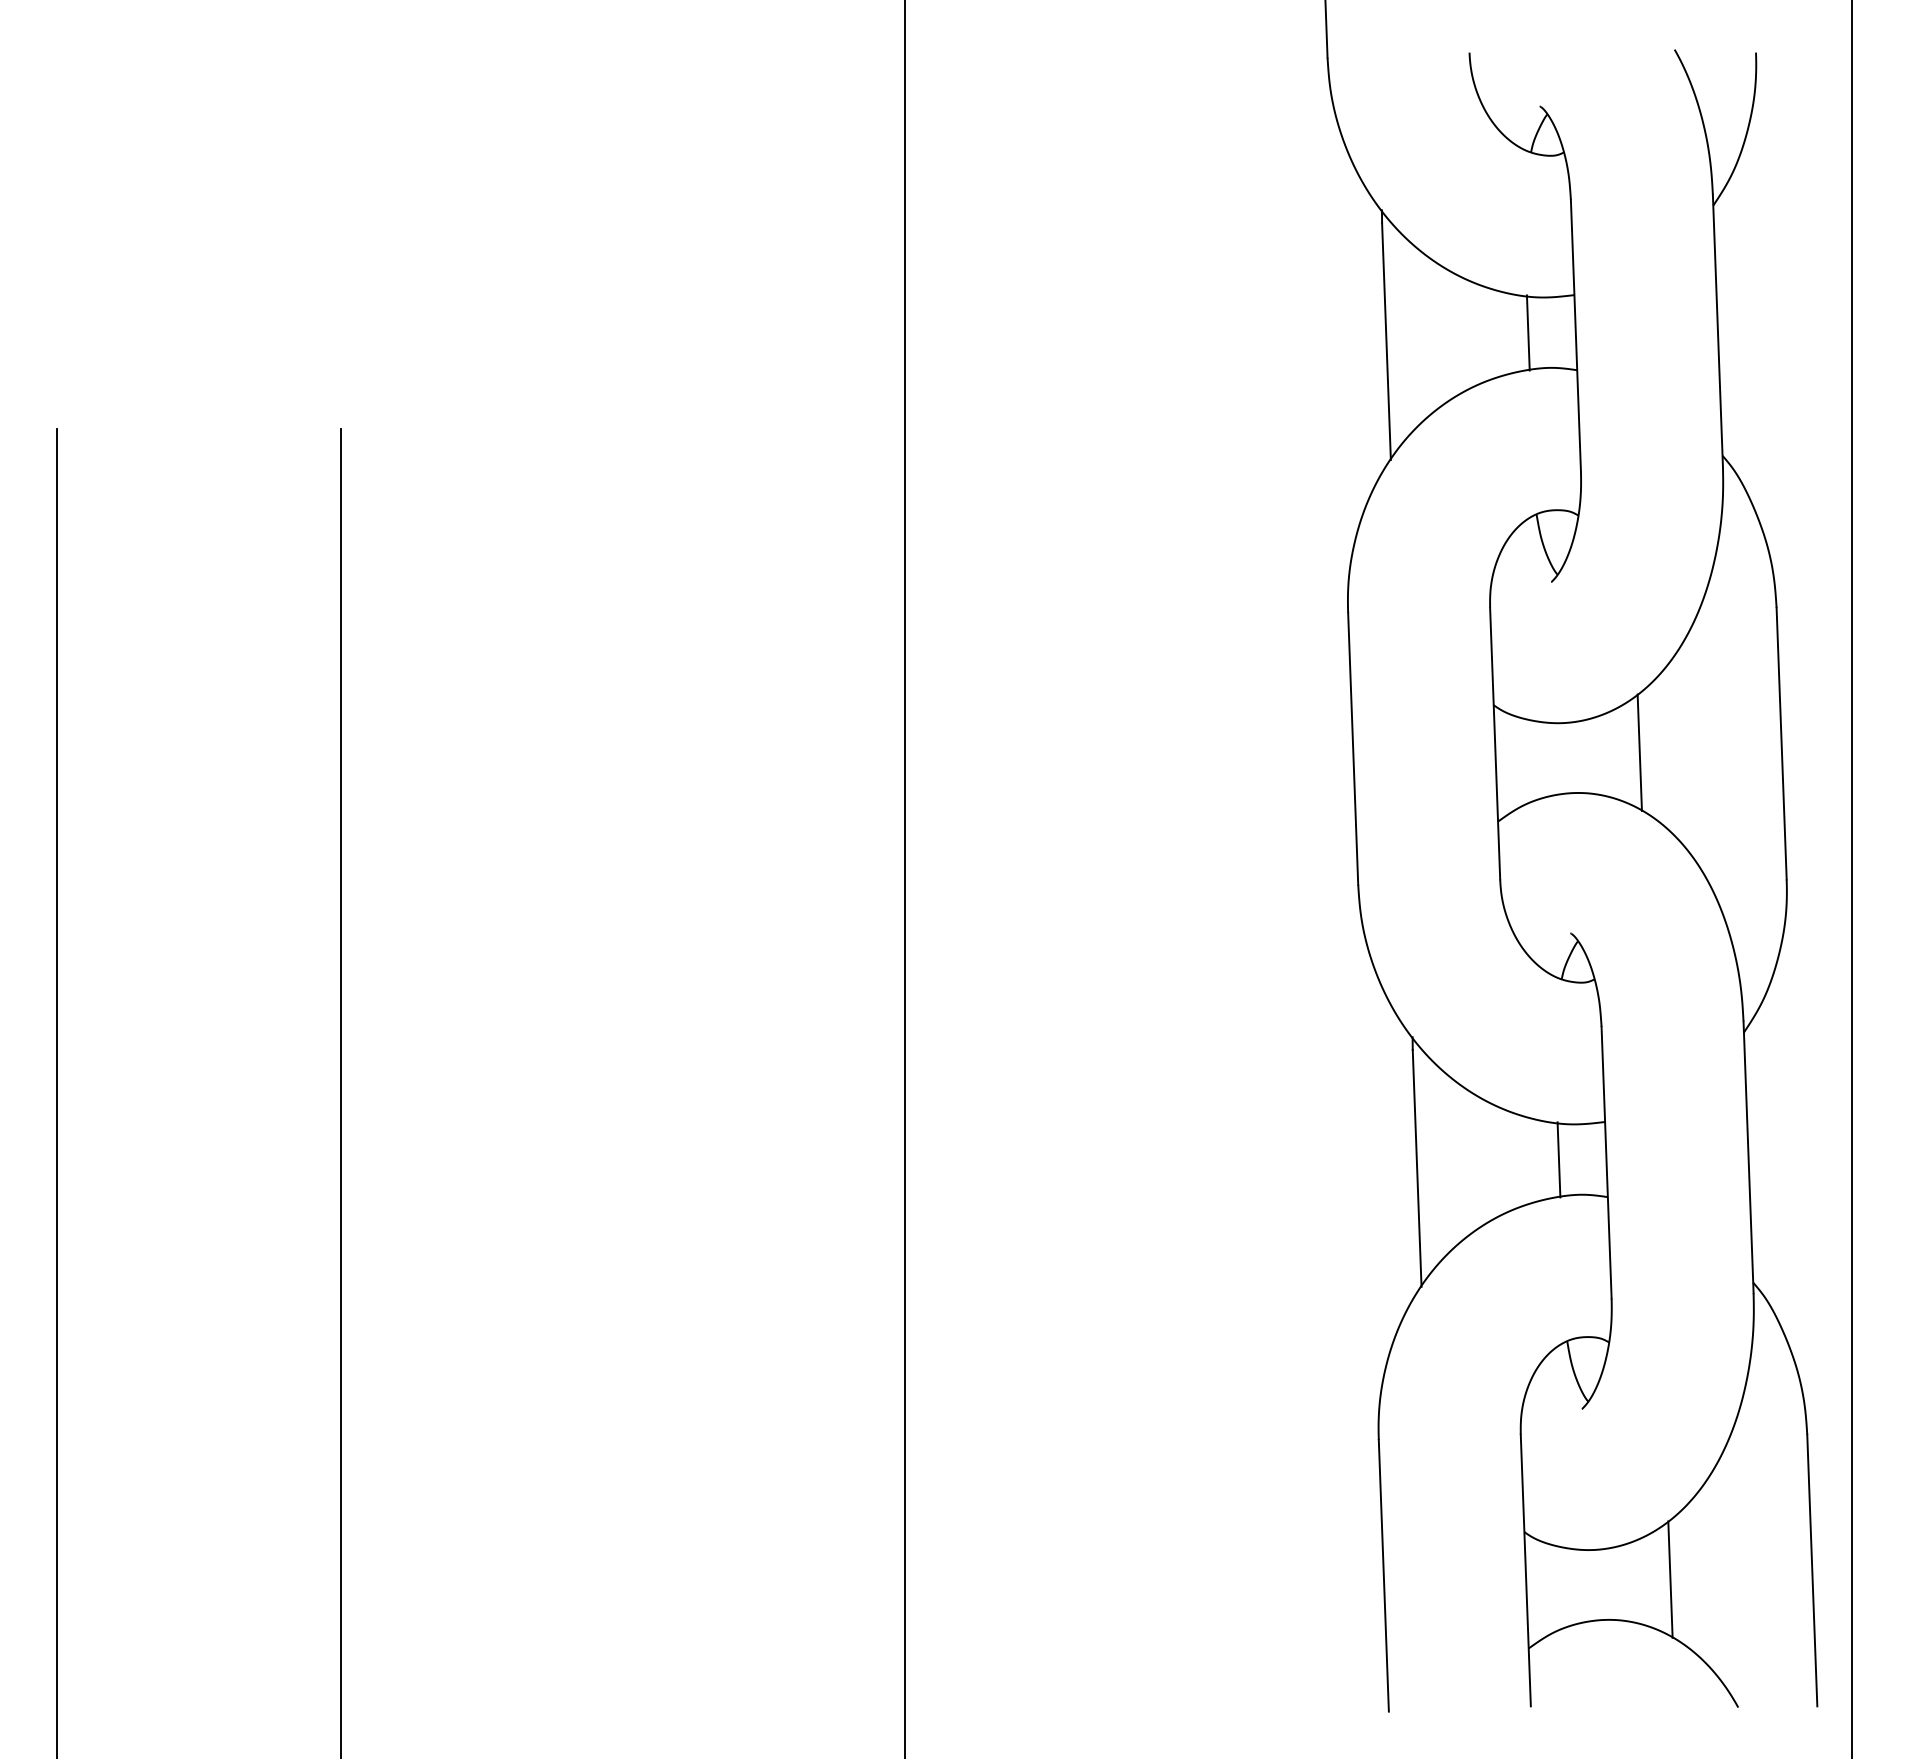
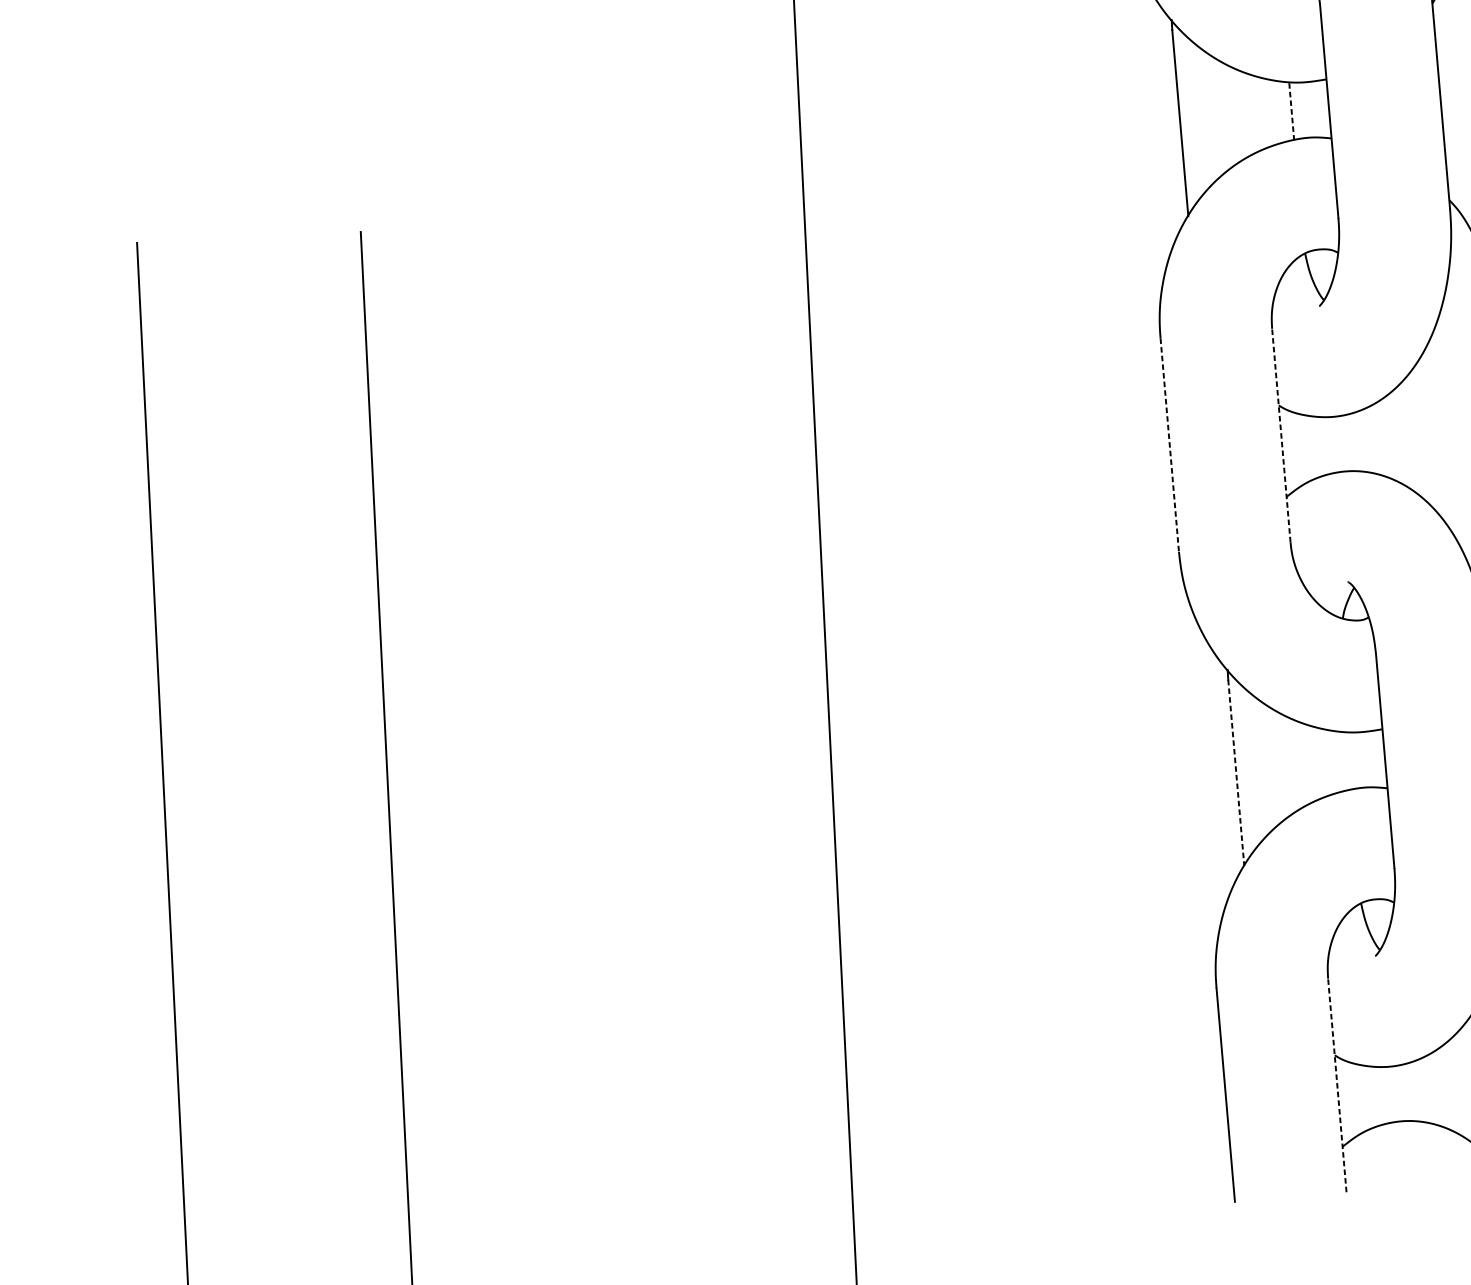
line: (1528, 333) -> (1291, 111), solid -> dashed
line: (1495, 743) -> (1281, 435), solid -> dashed
line: (1353, 748) -> (1170, 444), solid -> dashed
line: (1639, 752) -> (1395, 437), removed
line: (1558, 1159) -> (1347, 760), removed
line: (1417, 1168) -> (1236, 773), solid -> dashed
line: (1525, 1570) -> (1337, 1085), solid -> dashed
line: (1670, 1579) -> (1451, 1086), removed

